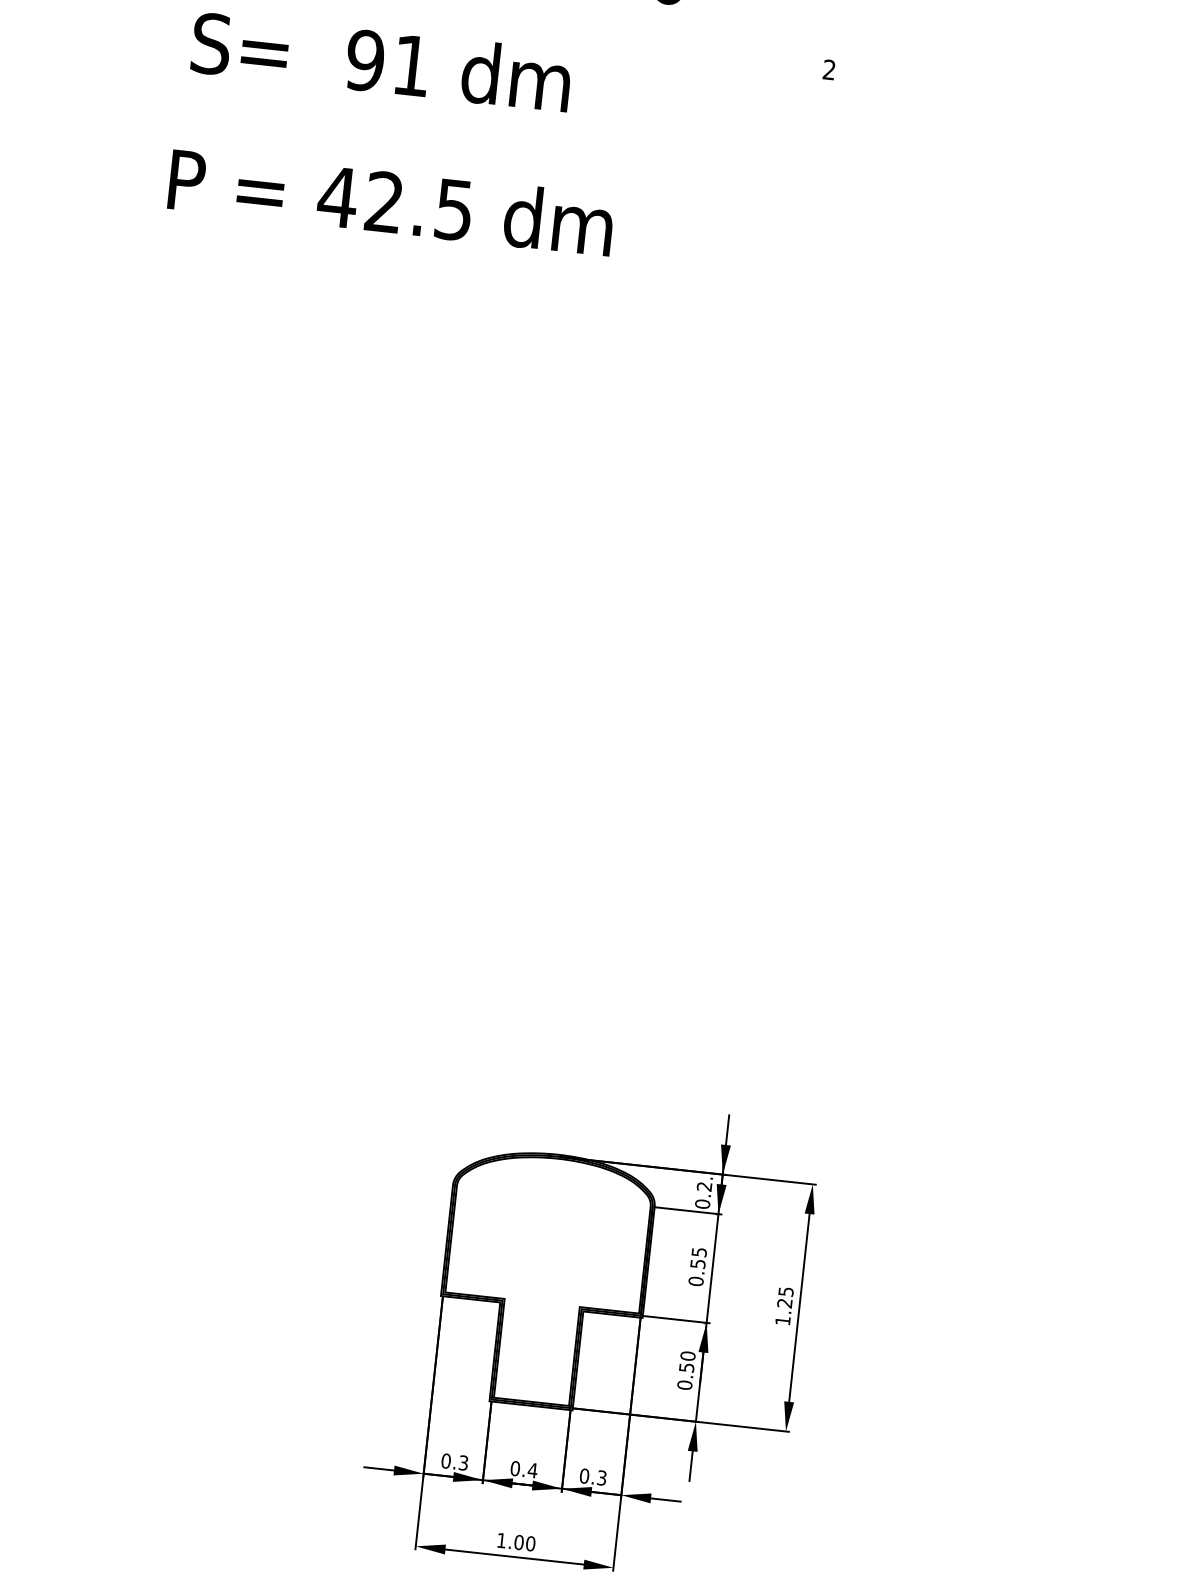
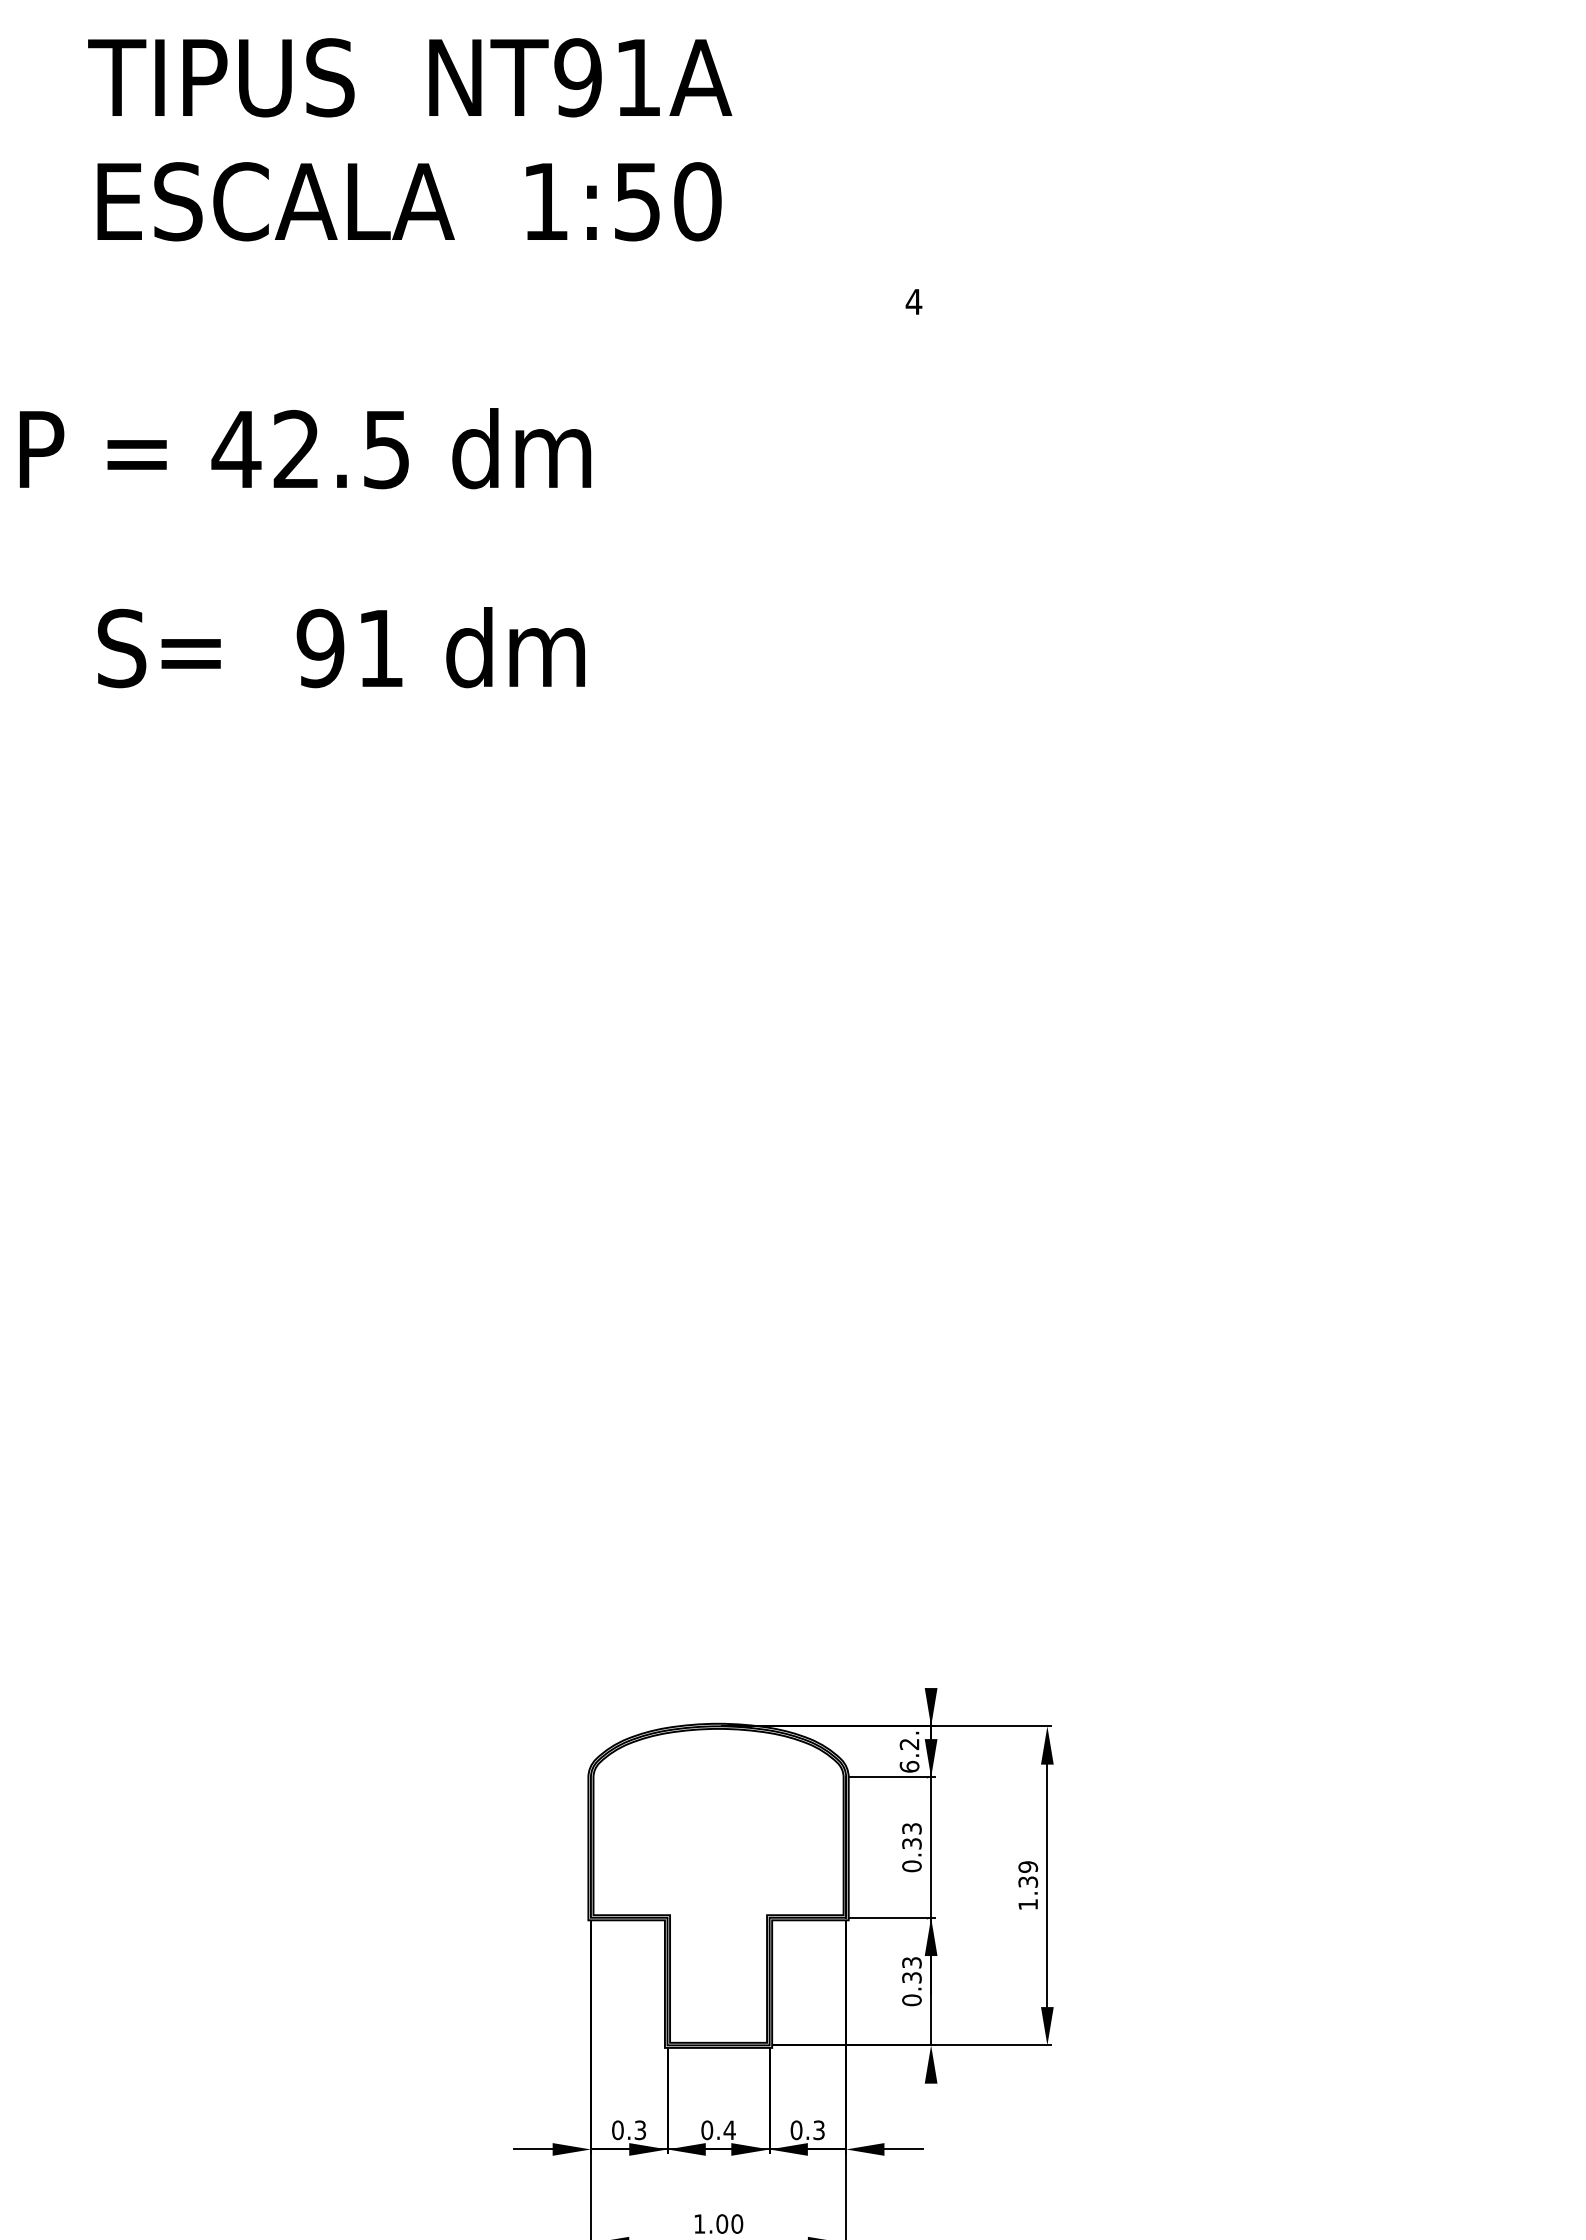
text: (381, 61) -> (341, 647), moved
text: (829, 69) -> (913, 301), 2 -> 4
text: (391, 202) -> (305, 448), moved
line: (727, 1129) -> (931, 1668), removed
text: (702, 1203) -> (909, 1766), 0.2. -> 6.2.
text: (698, 1257) -> (911, 1835), 0.55 -> 0.33
text: (785, 1297) -> (1028, 1874), 1.25 -> 1.39
text: (687, 1361) -> (911, 1969), 0.50 -> 0.33
line: (691, 1466) -> (931, 2102), removed

